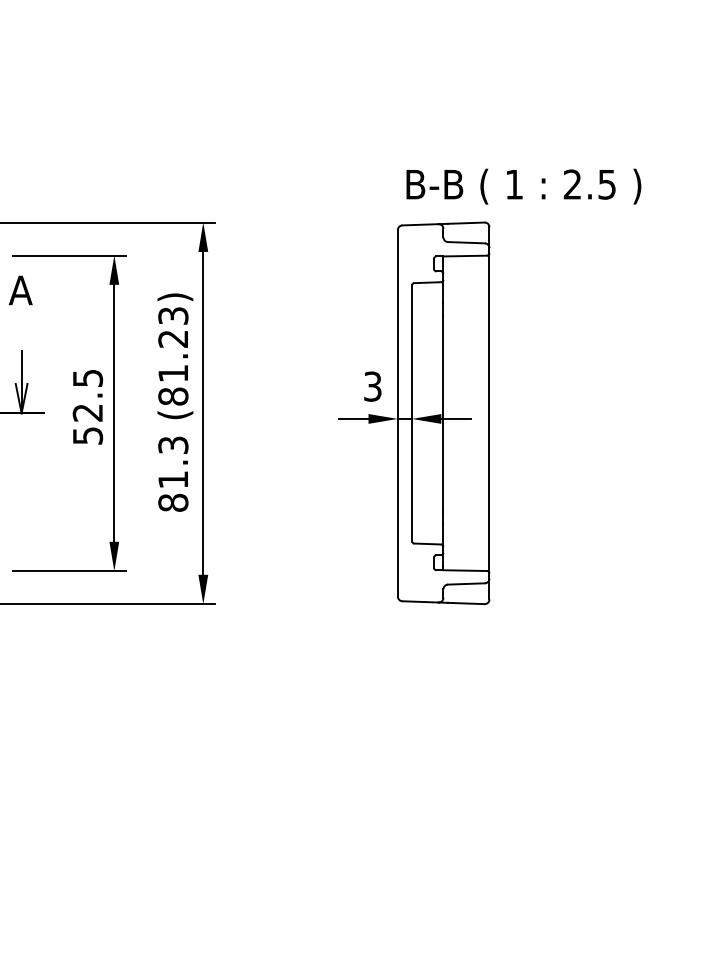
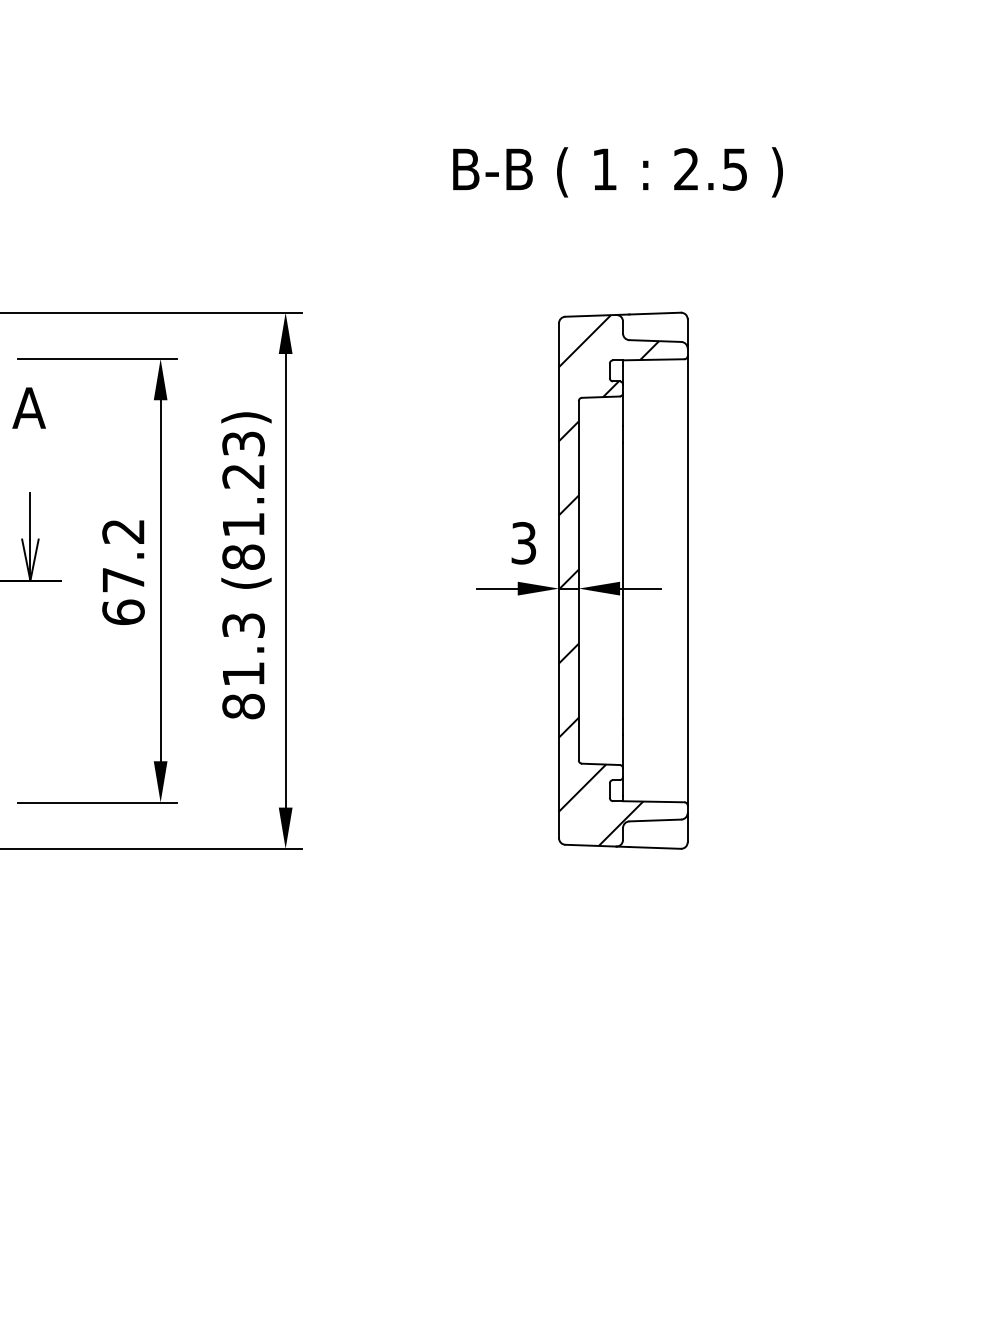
text: (523, 186) -> (617, 172), moved
text: (87, 407) -> (122, 572), 52.5 -> 67.2
hatch: (433, 413) -> (609, 580), added

